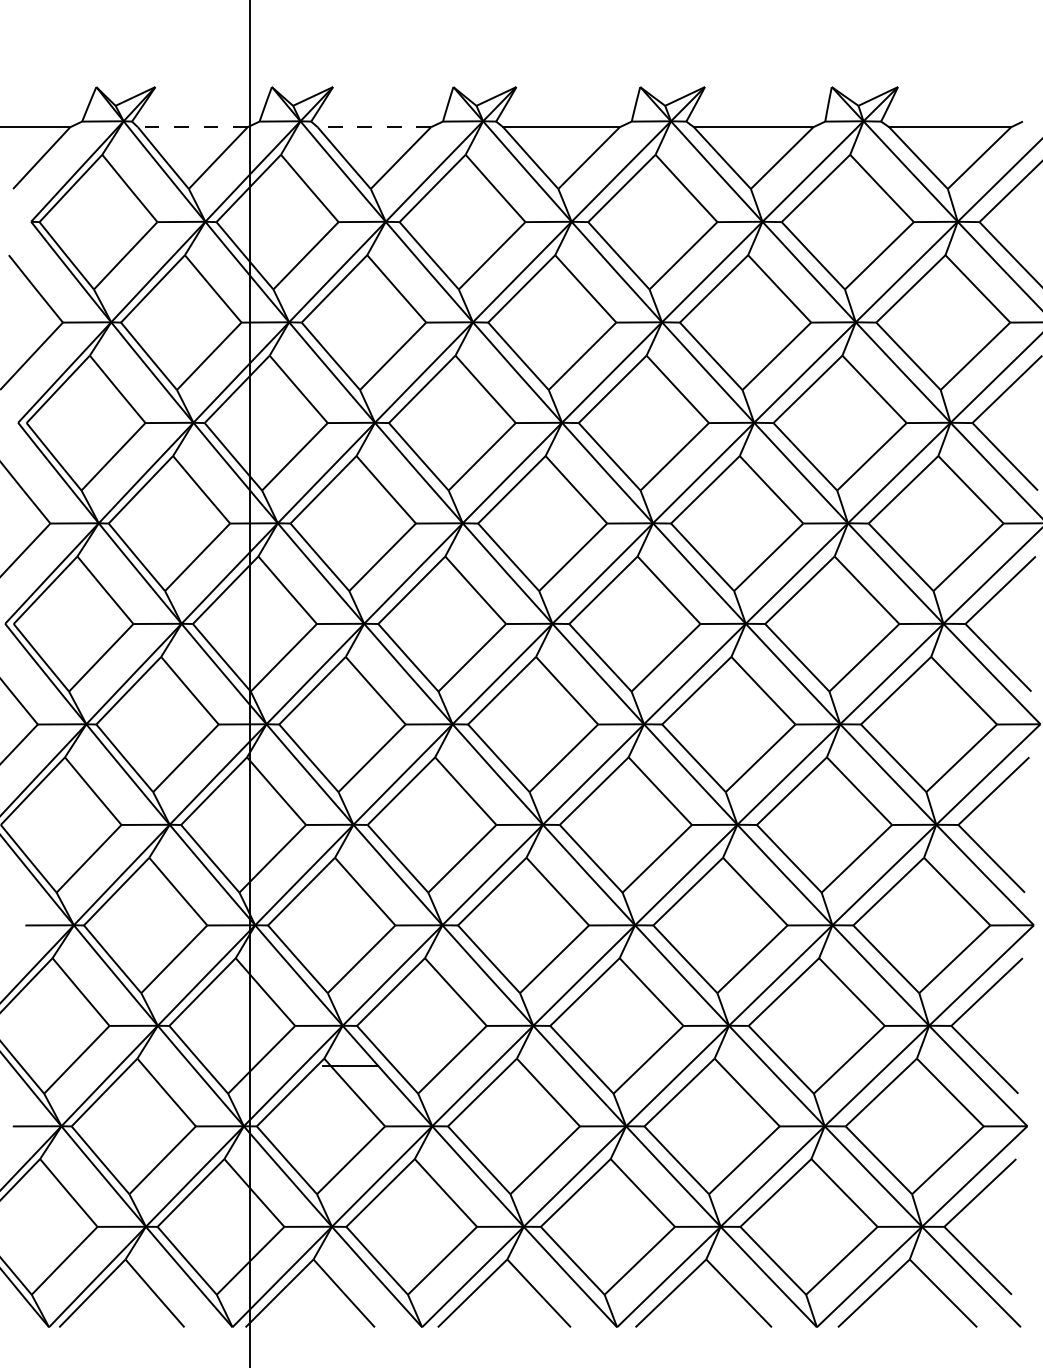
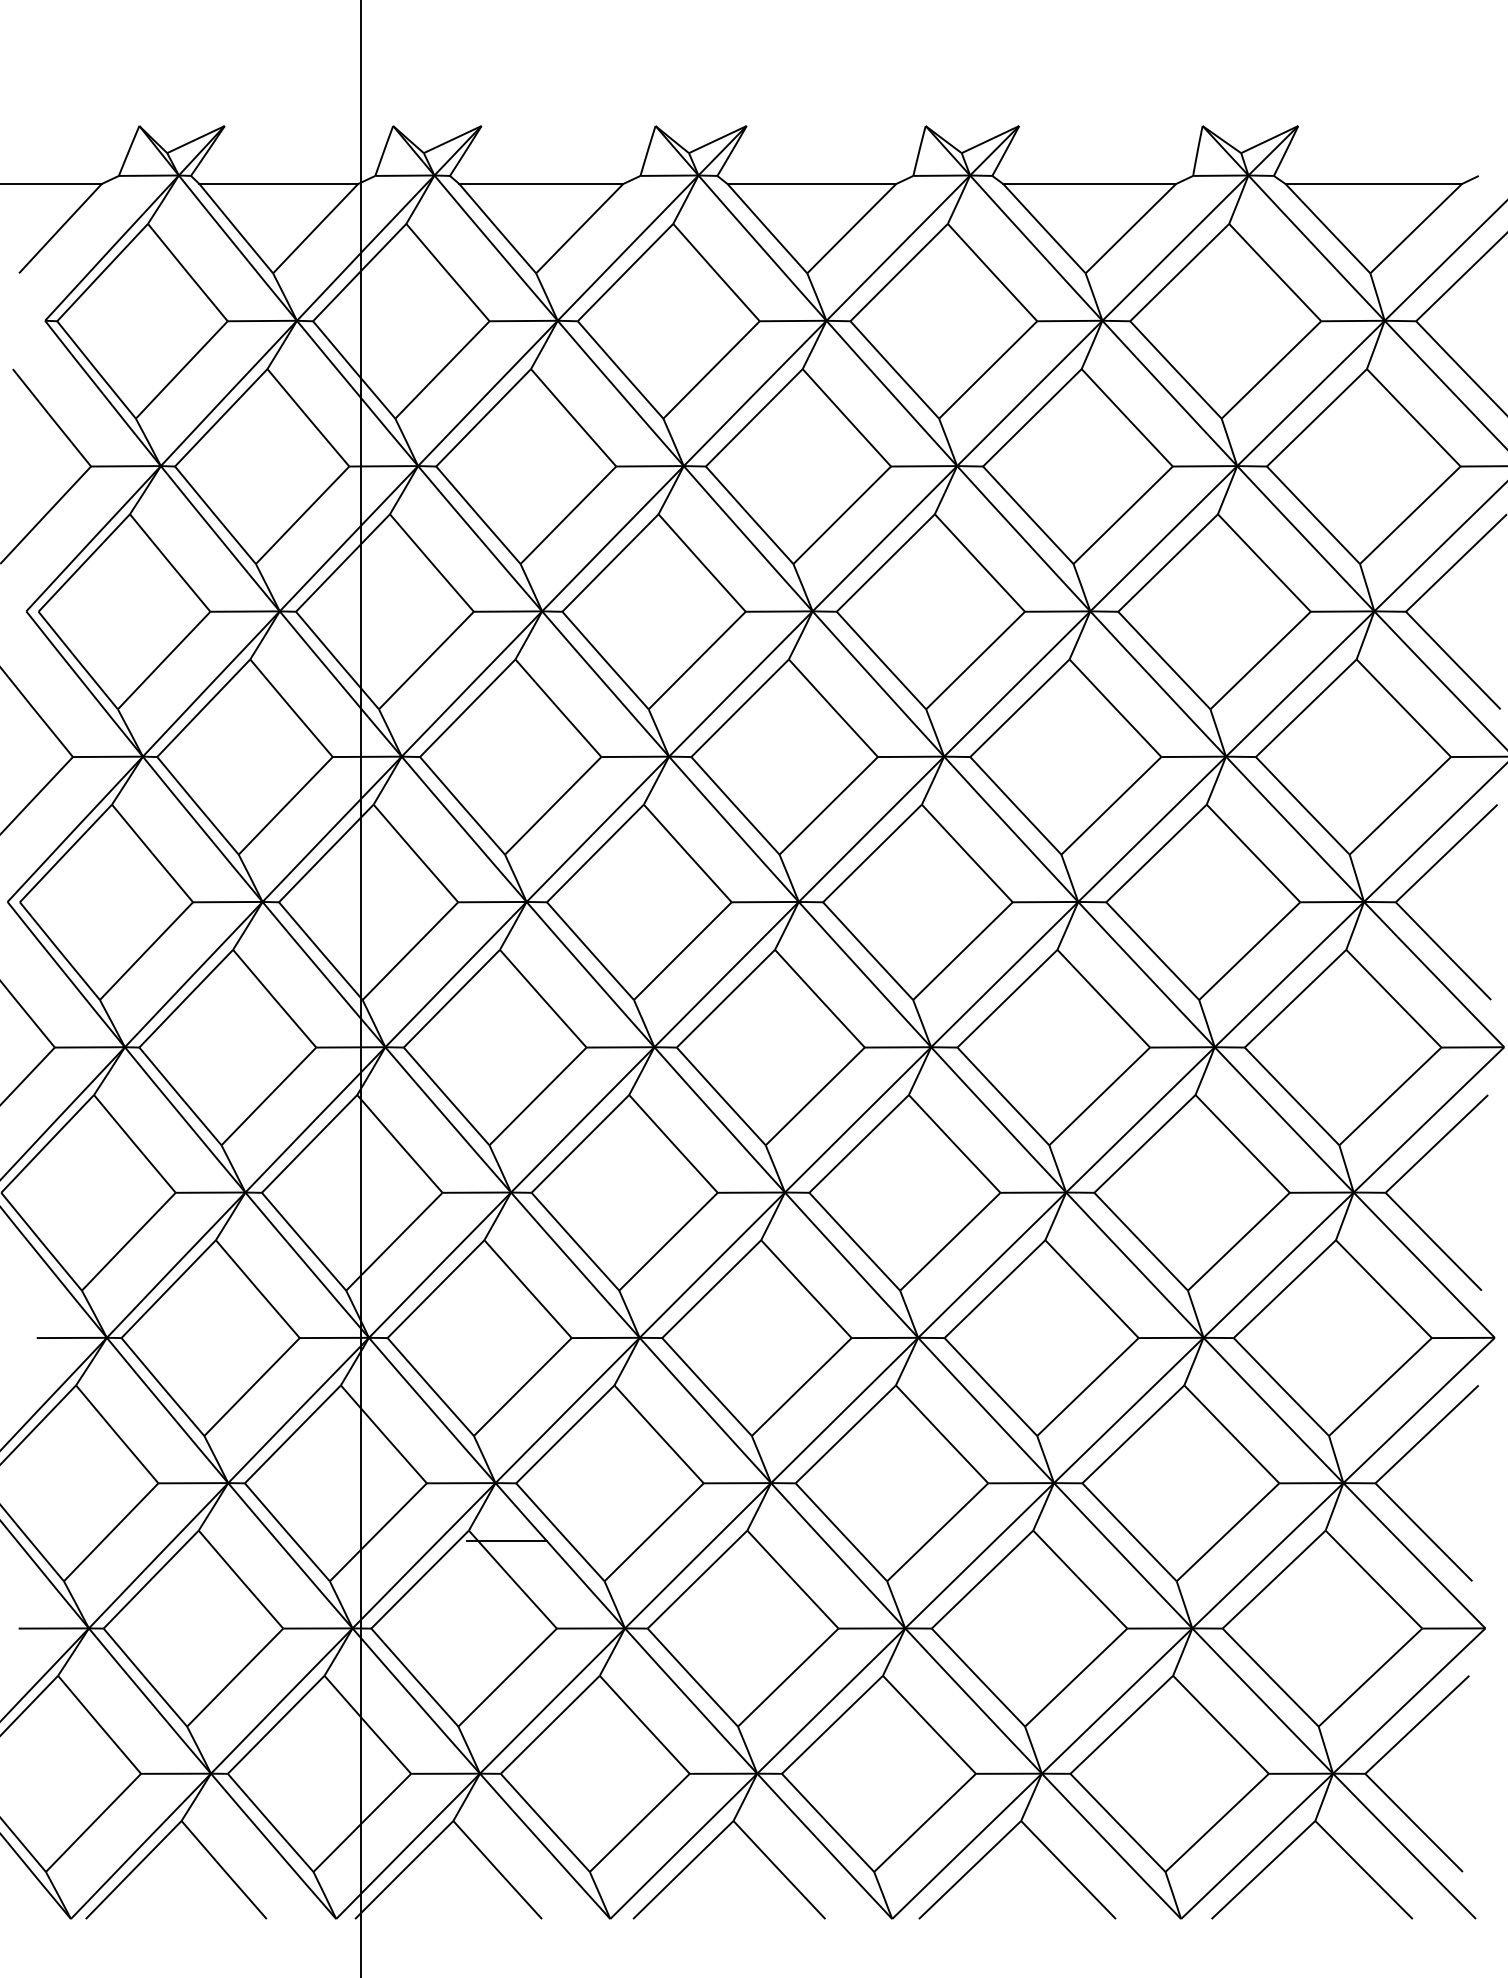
line: (192, 127) -> (278, 184), dashed -> solid
line: (374, 127) -> (541, 184), dashed -> solid

